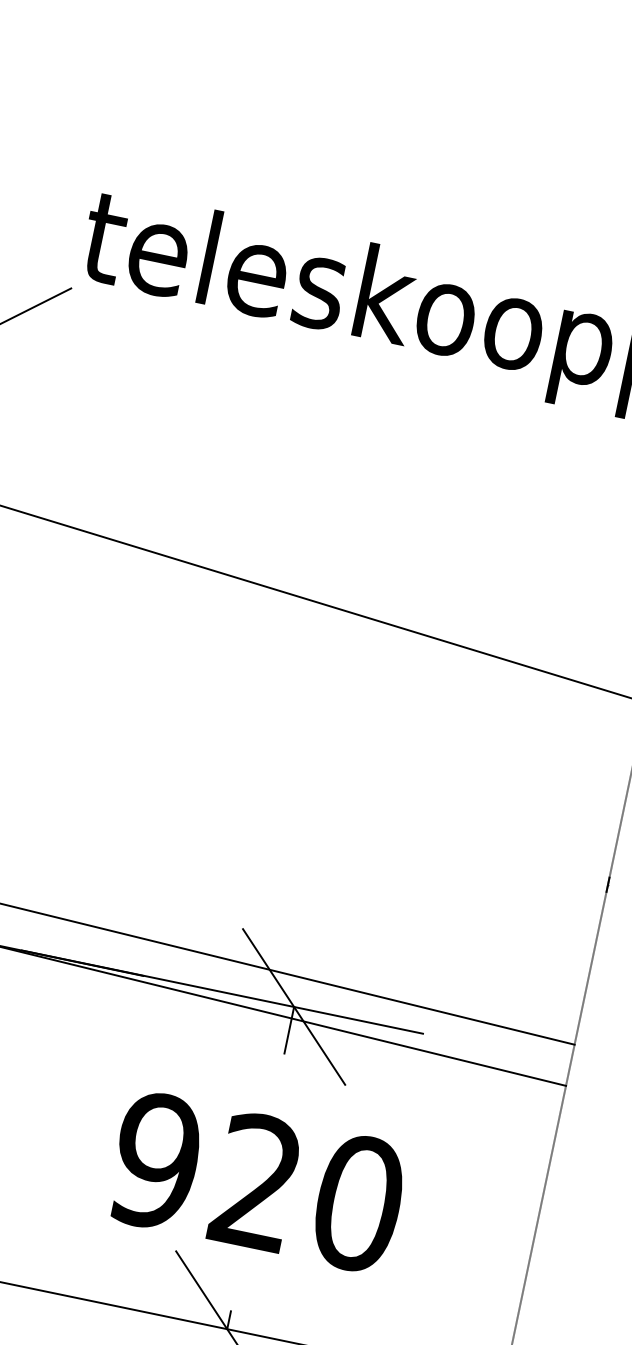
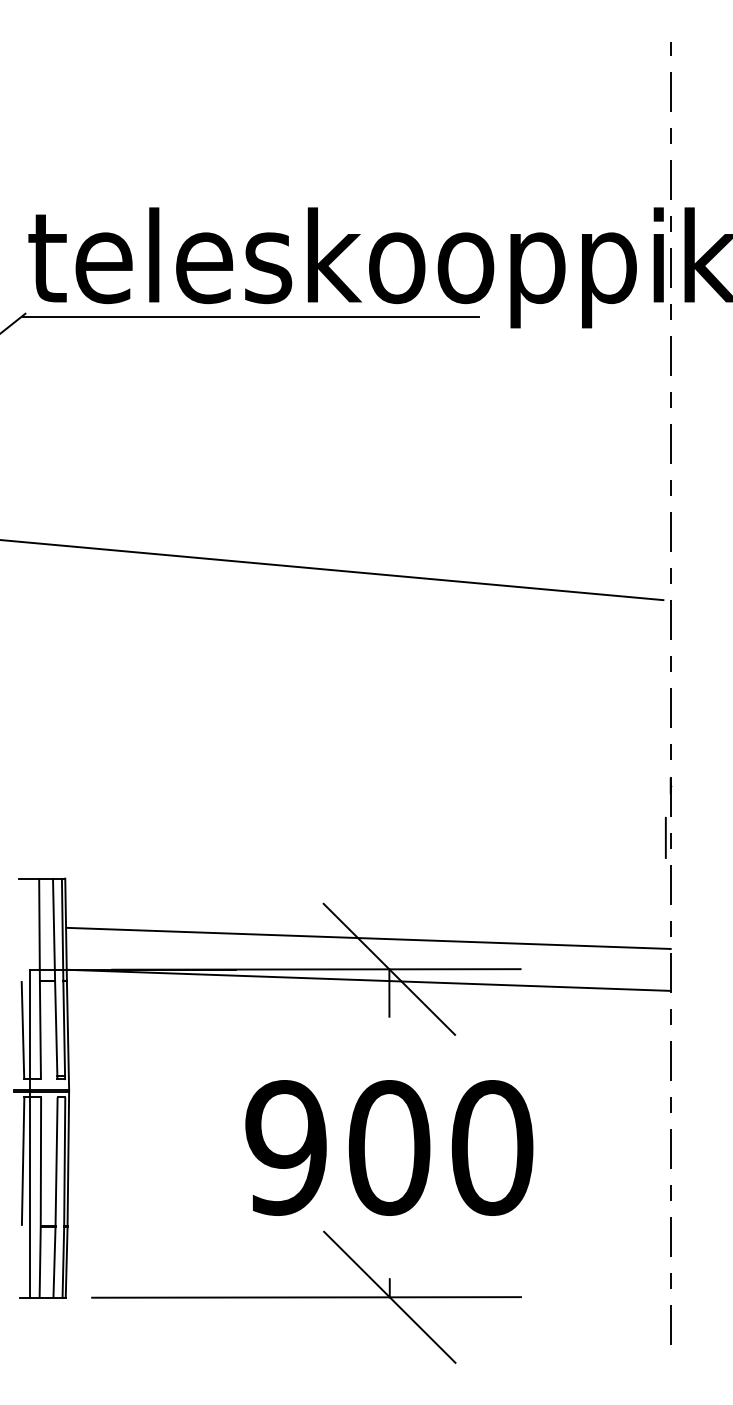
line: (291, 337) -> (250, 316), added
line: (592, 934) -> (665, 837), added
text: (257, 1181) -> (389, 1147), 920 -> 900

